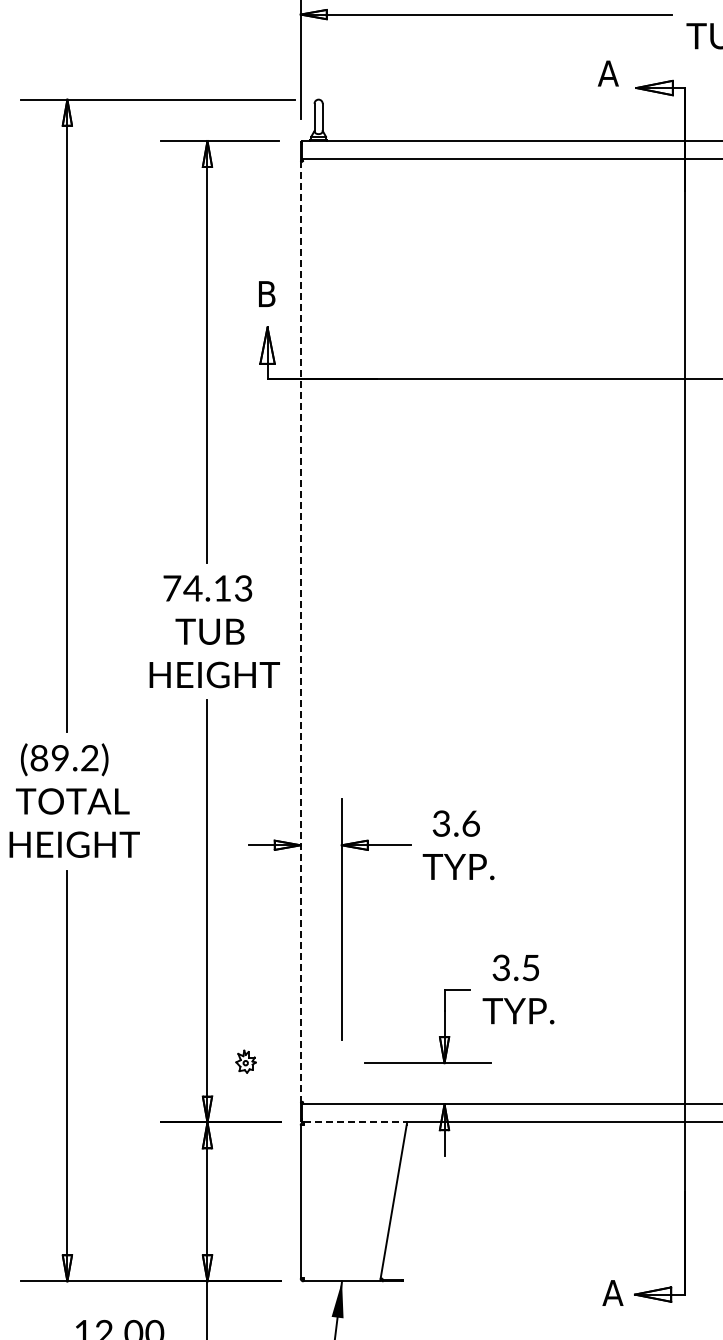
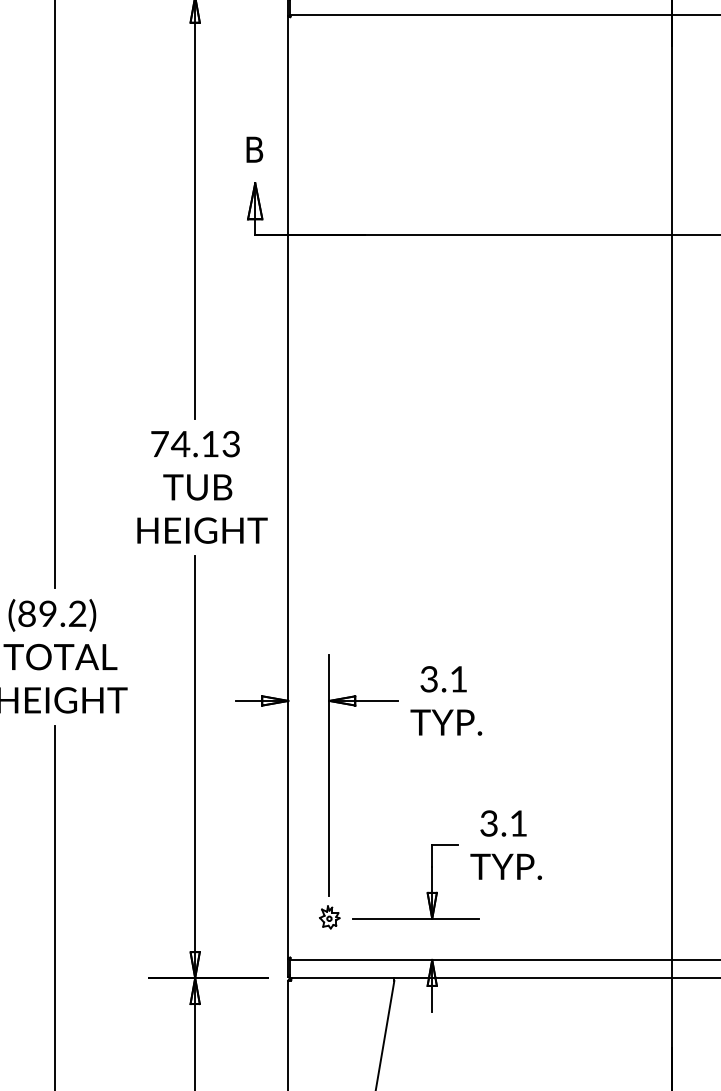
line: (300, 631) -> (288, 487), dashed -> solid
text: (470, 823) -> (458, 679), 3.6 -> 3.1
text: (530, 968) -> (518, 824), 3.5 -> 3.1
part: (245, 1061) -> (329, 917), moved
line: (355, 1122) -> (343, 978), dashed -> solid

